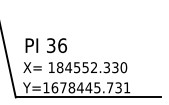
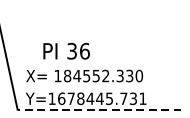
text: (45, 45) -> (65, 51), moved
line: (88, 97) -> (99, 109), solid -> dashed

